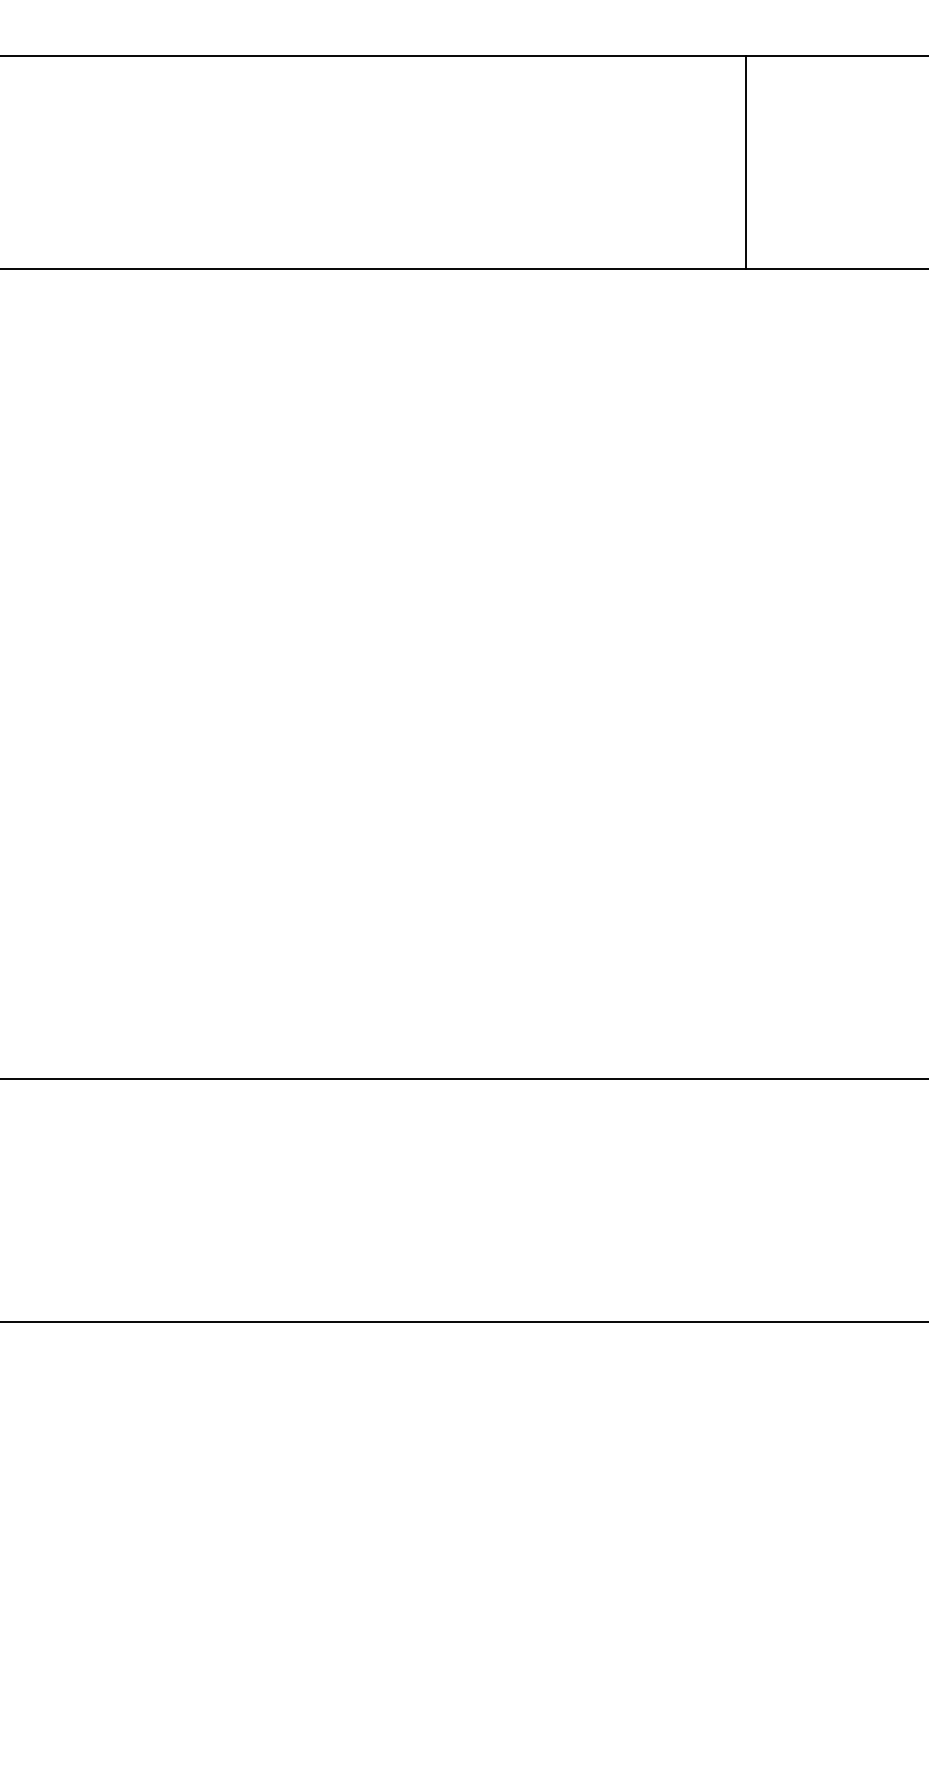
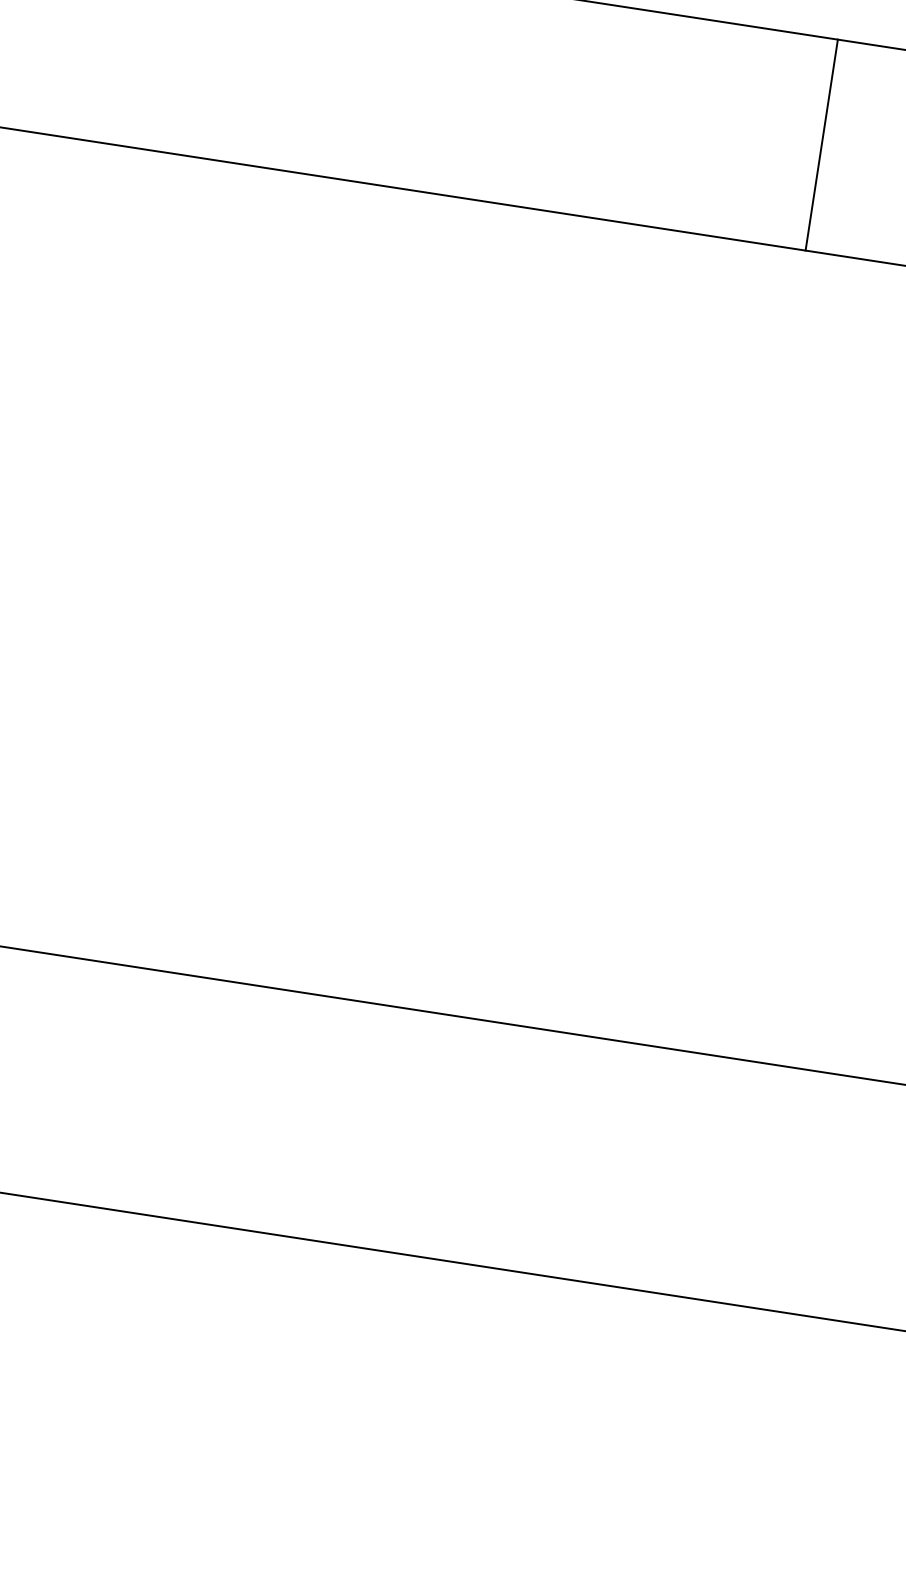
line: (746, 162) -> (821, 144), moved

